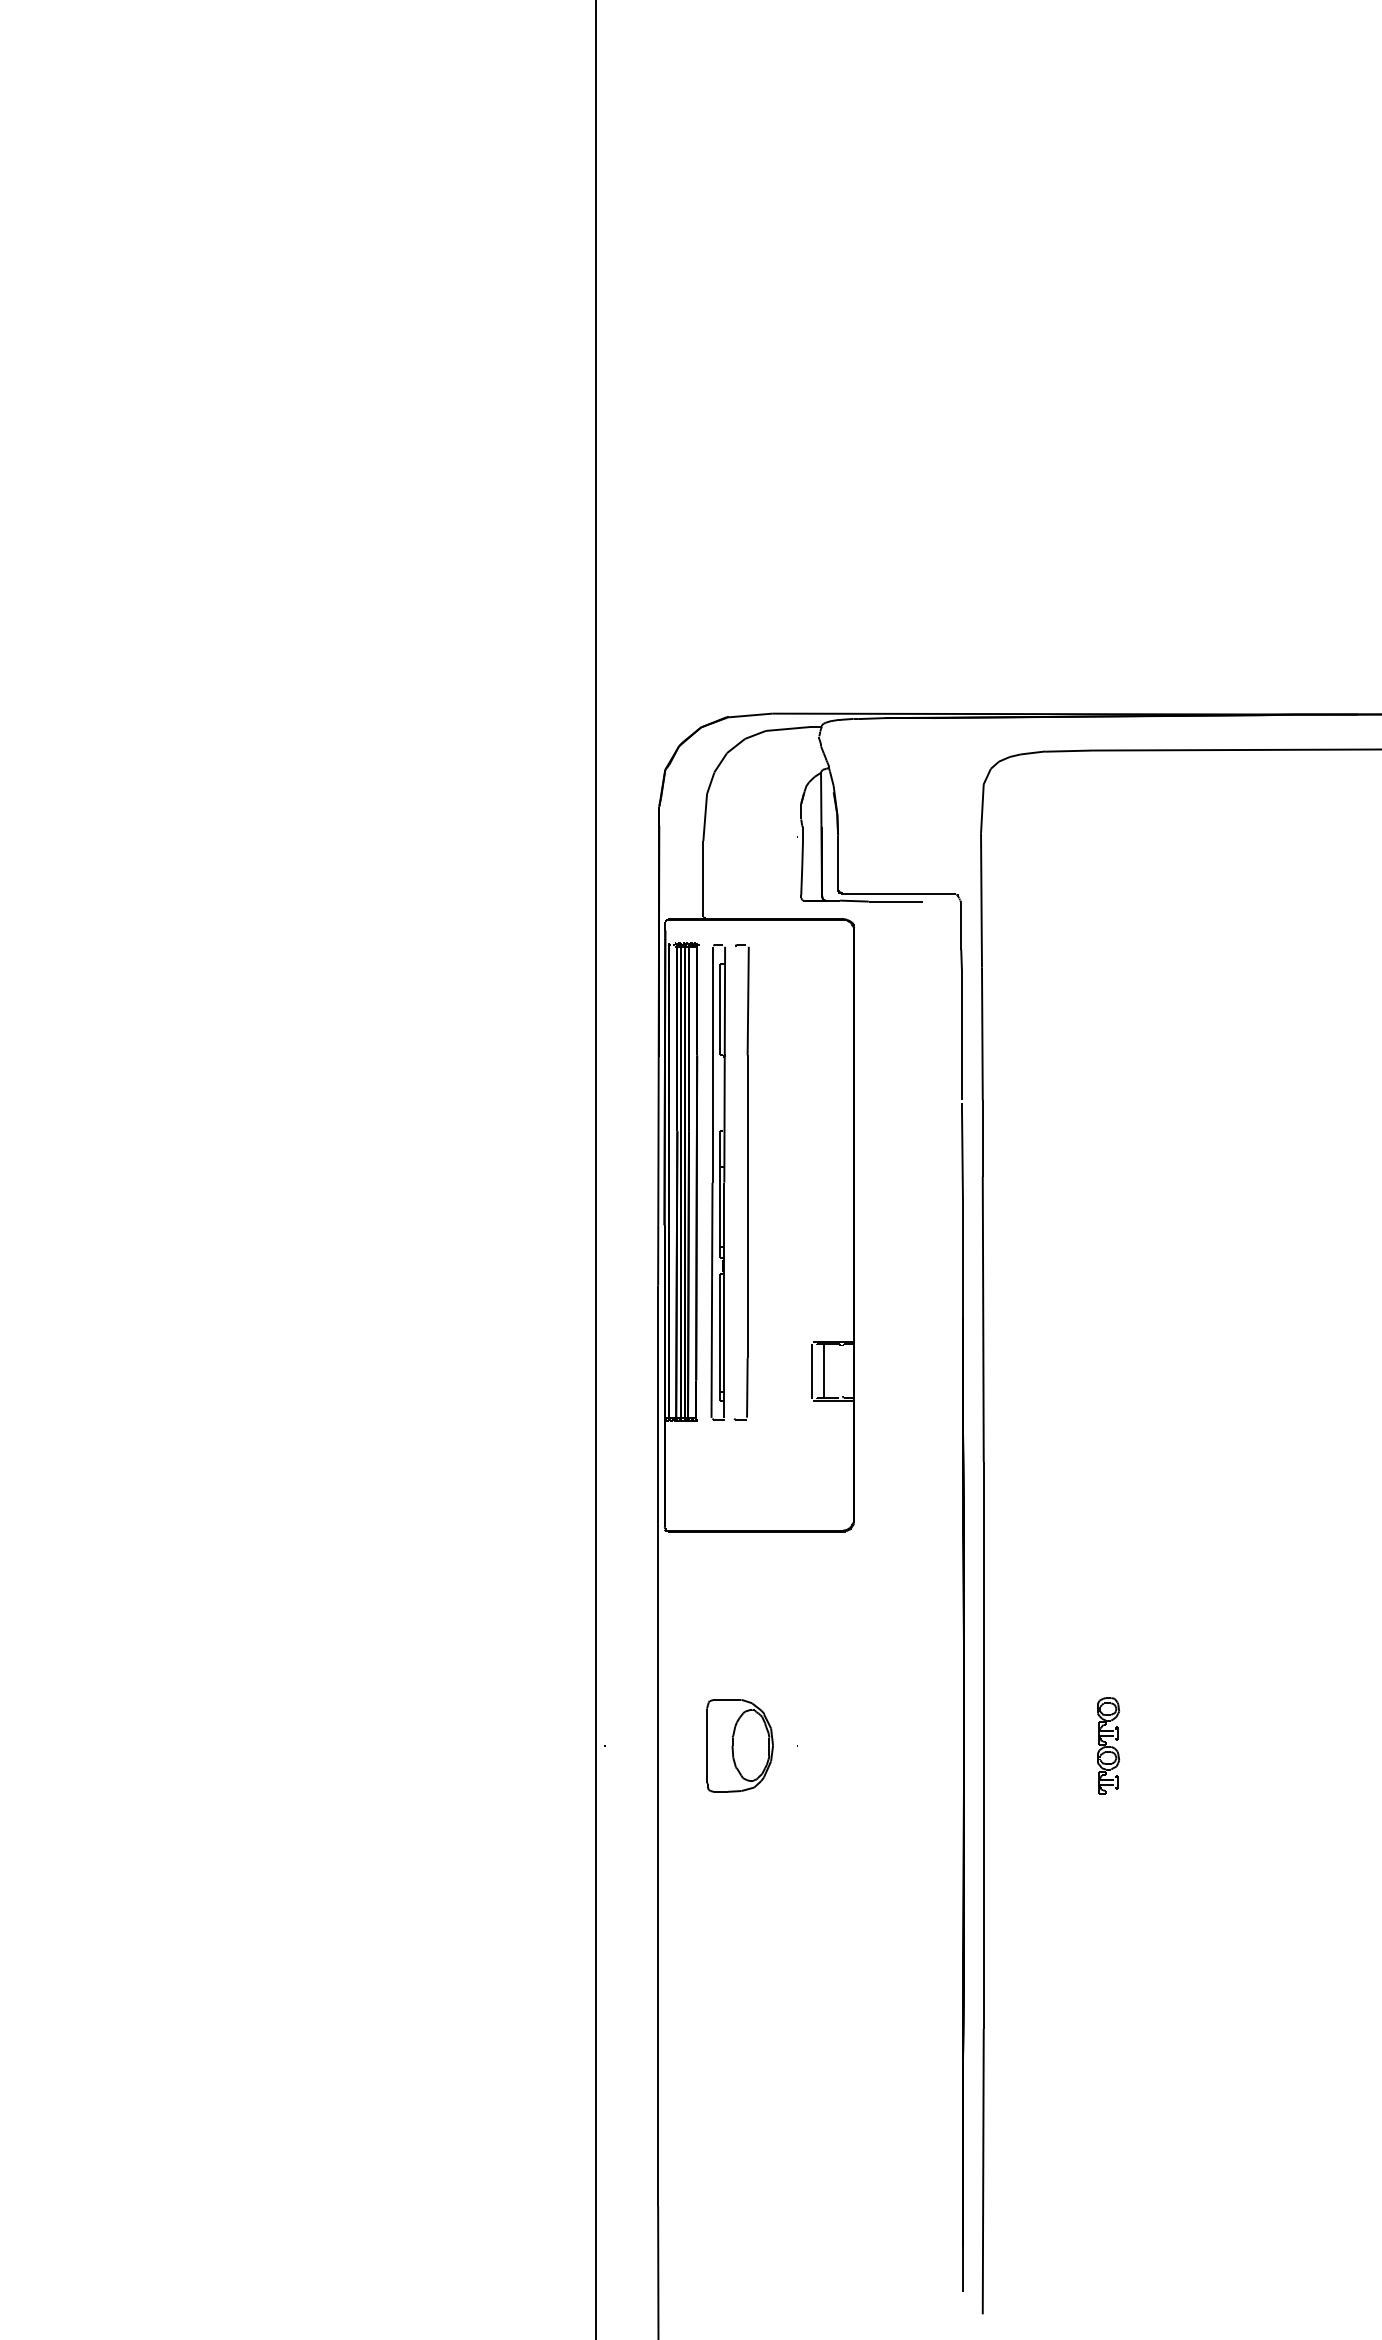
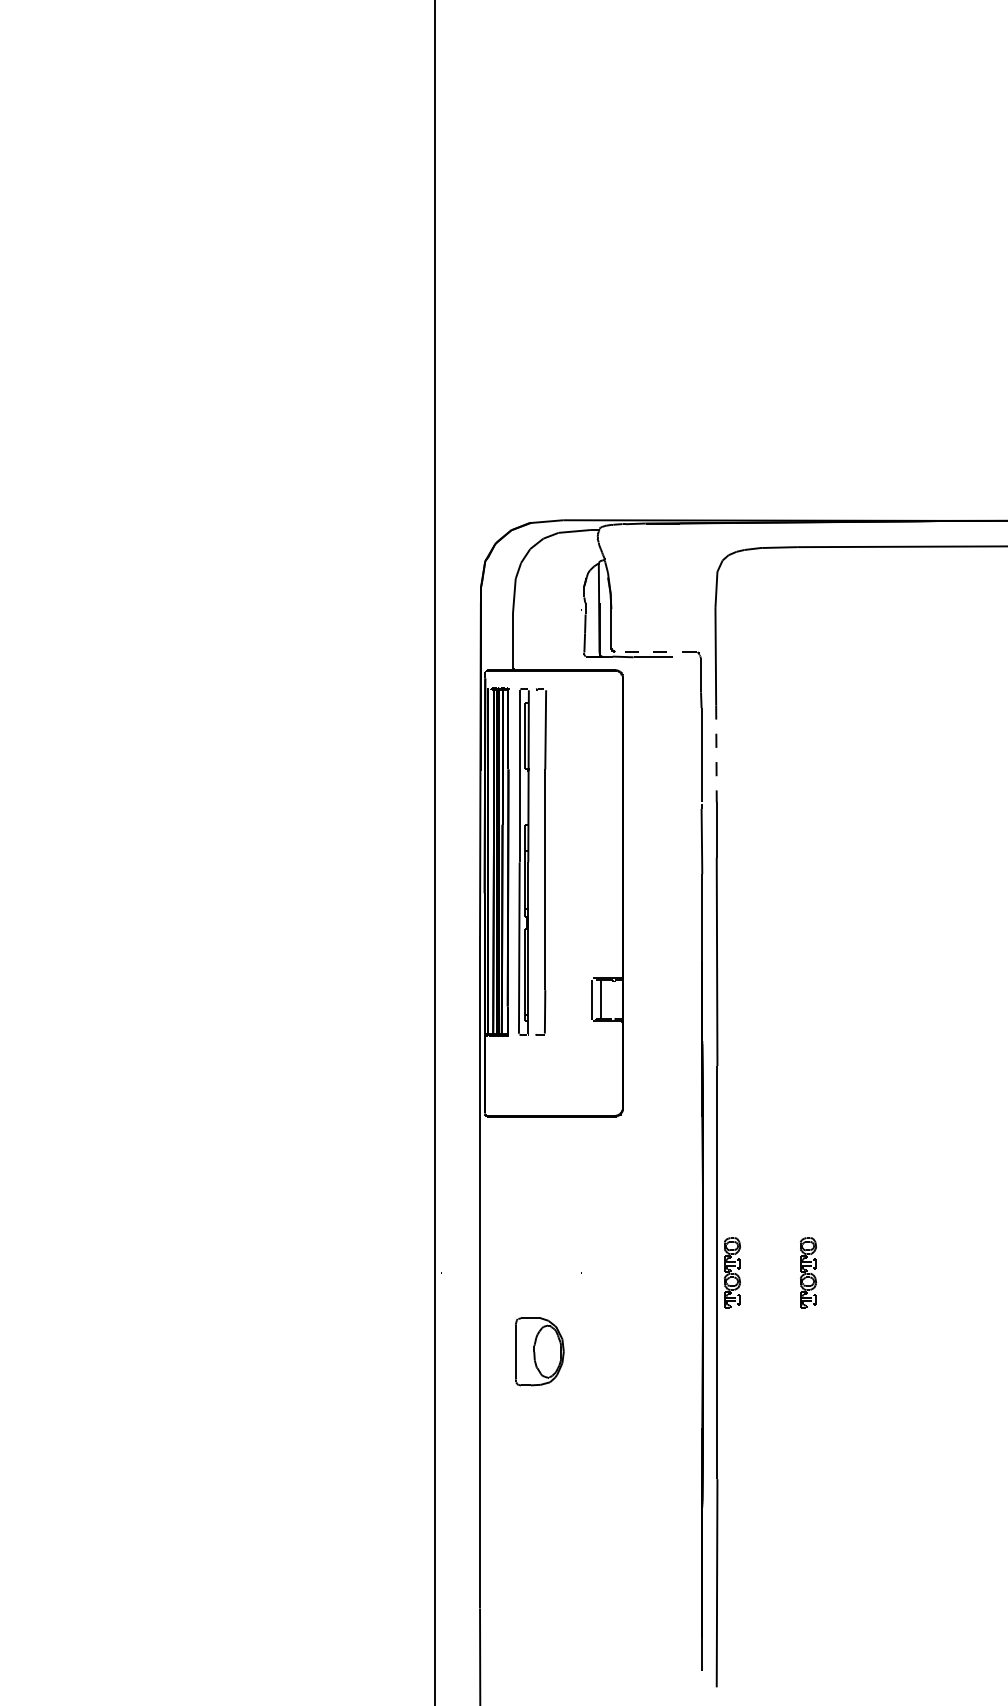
line: (898, 895) -> (655, 652), solid -> dashed
line: (982, 1034) -> (716, 754), solid -> dashed
part: (739, 1745) -> (539, 1351), moved
part: (1004, 1745) -> (732, 1272), added

